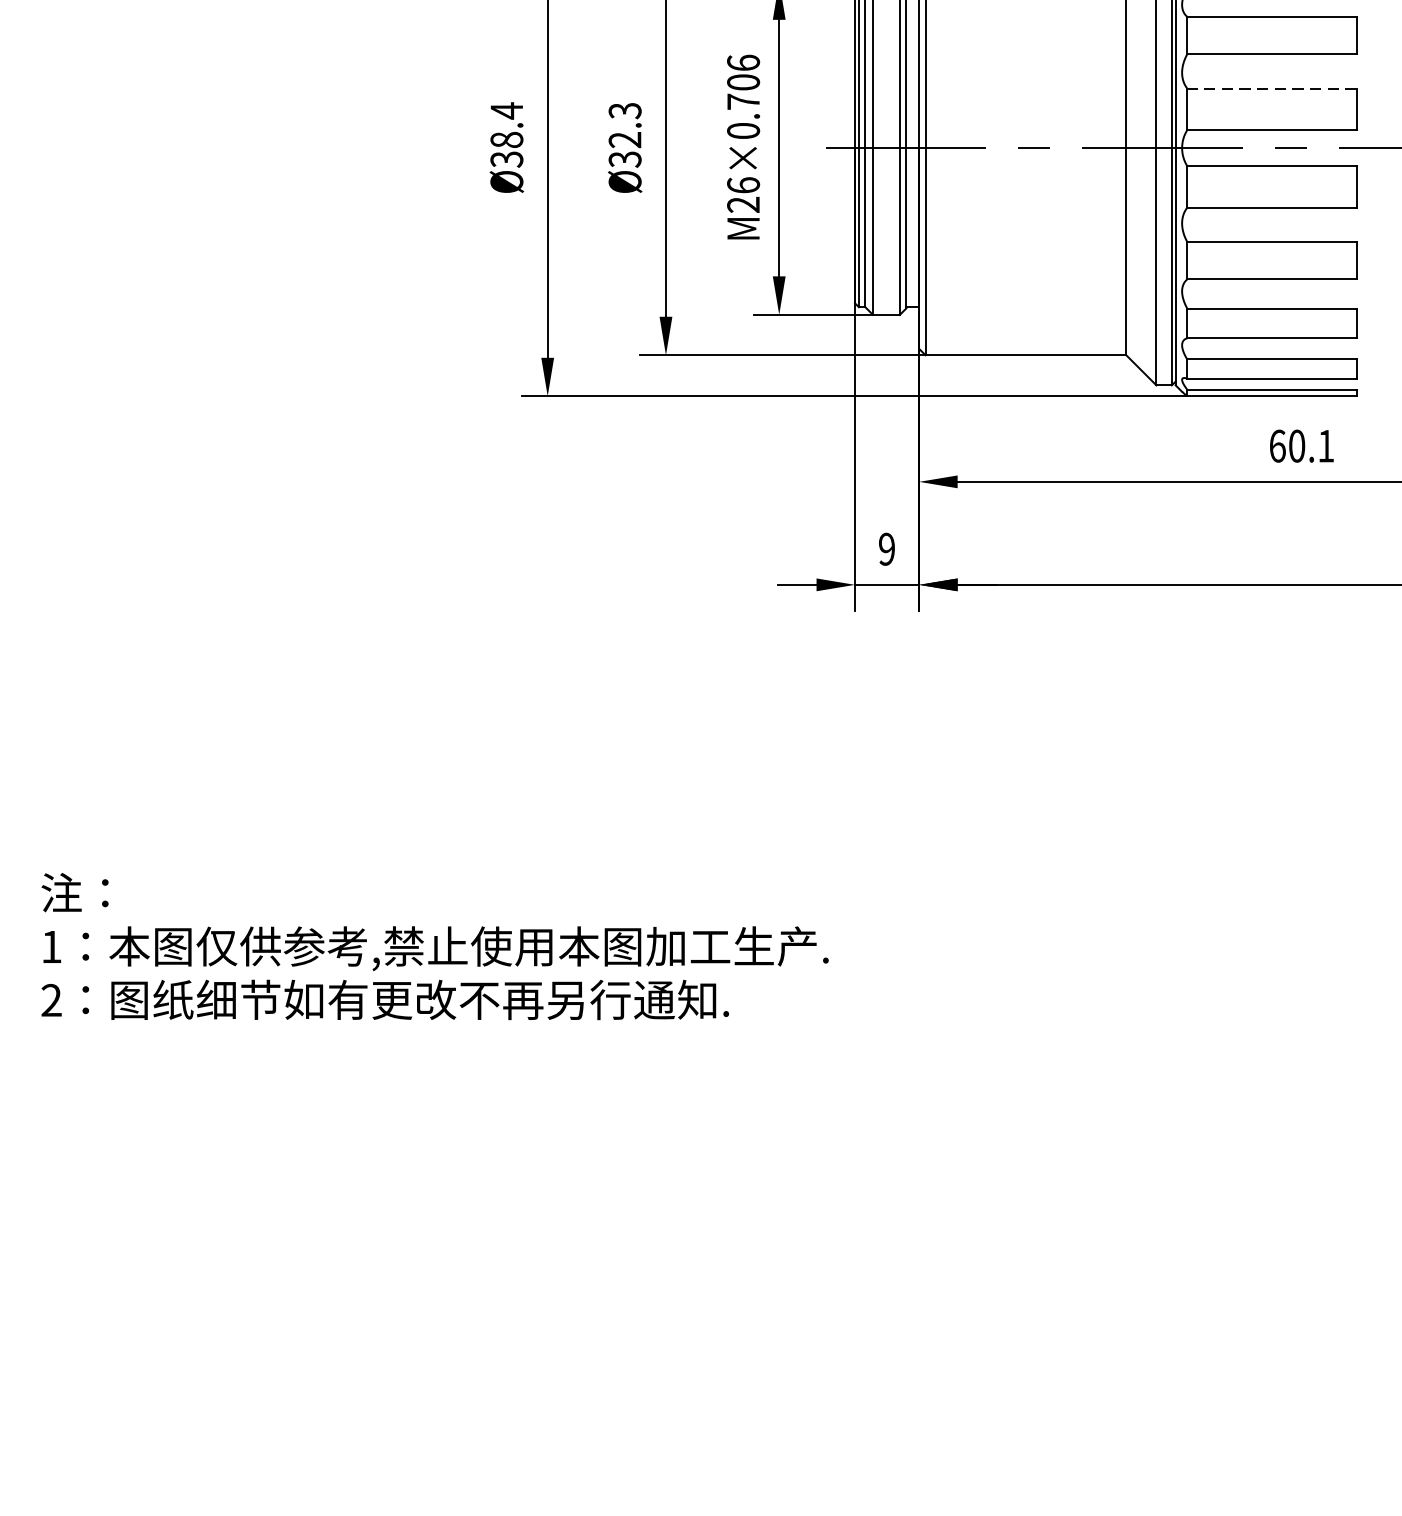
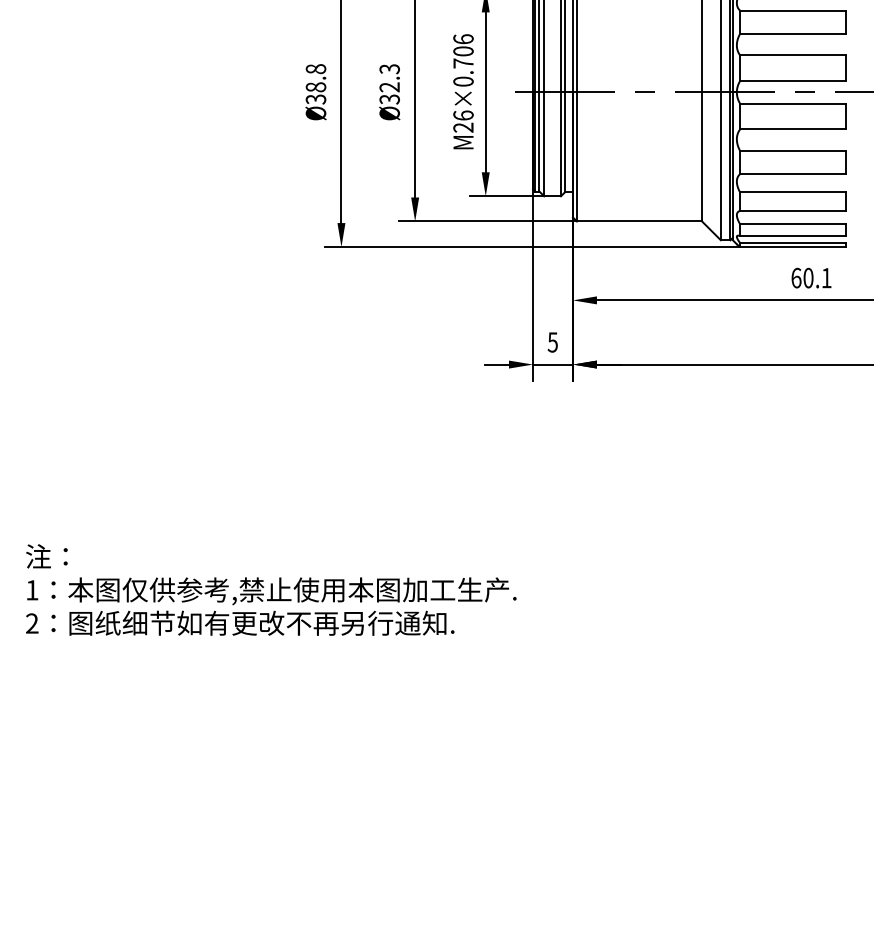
line: (1271, 88) -> (792, 55), dashed -> solid
text: (506, 109) -> (315, 68), Ø38.4 -> Ø38.8
text: (886, 549) -> (552, 342), 9 -> 5

